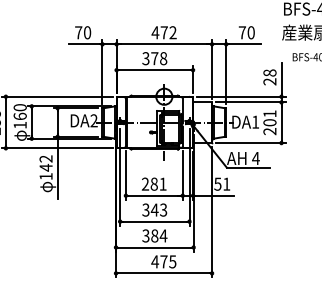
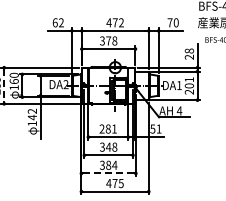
text: (81, 32) -> (57, 22), 70 -> 62
line: (6, 123) -> (4, 86), solid -> dashed
text: (163, 209) -> (114, 146), 343 -> 348
line: (154, 247) -> (108, 173), solid -> dashed

